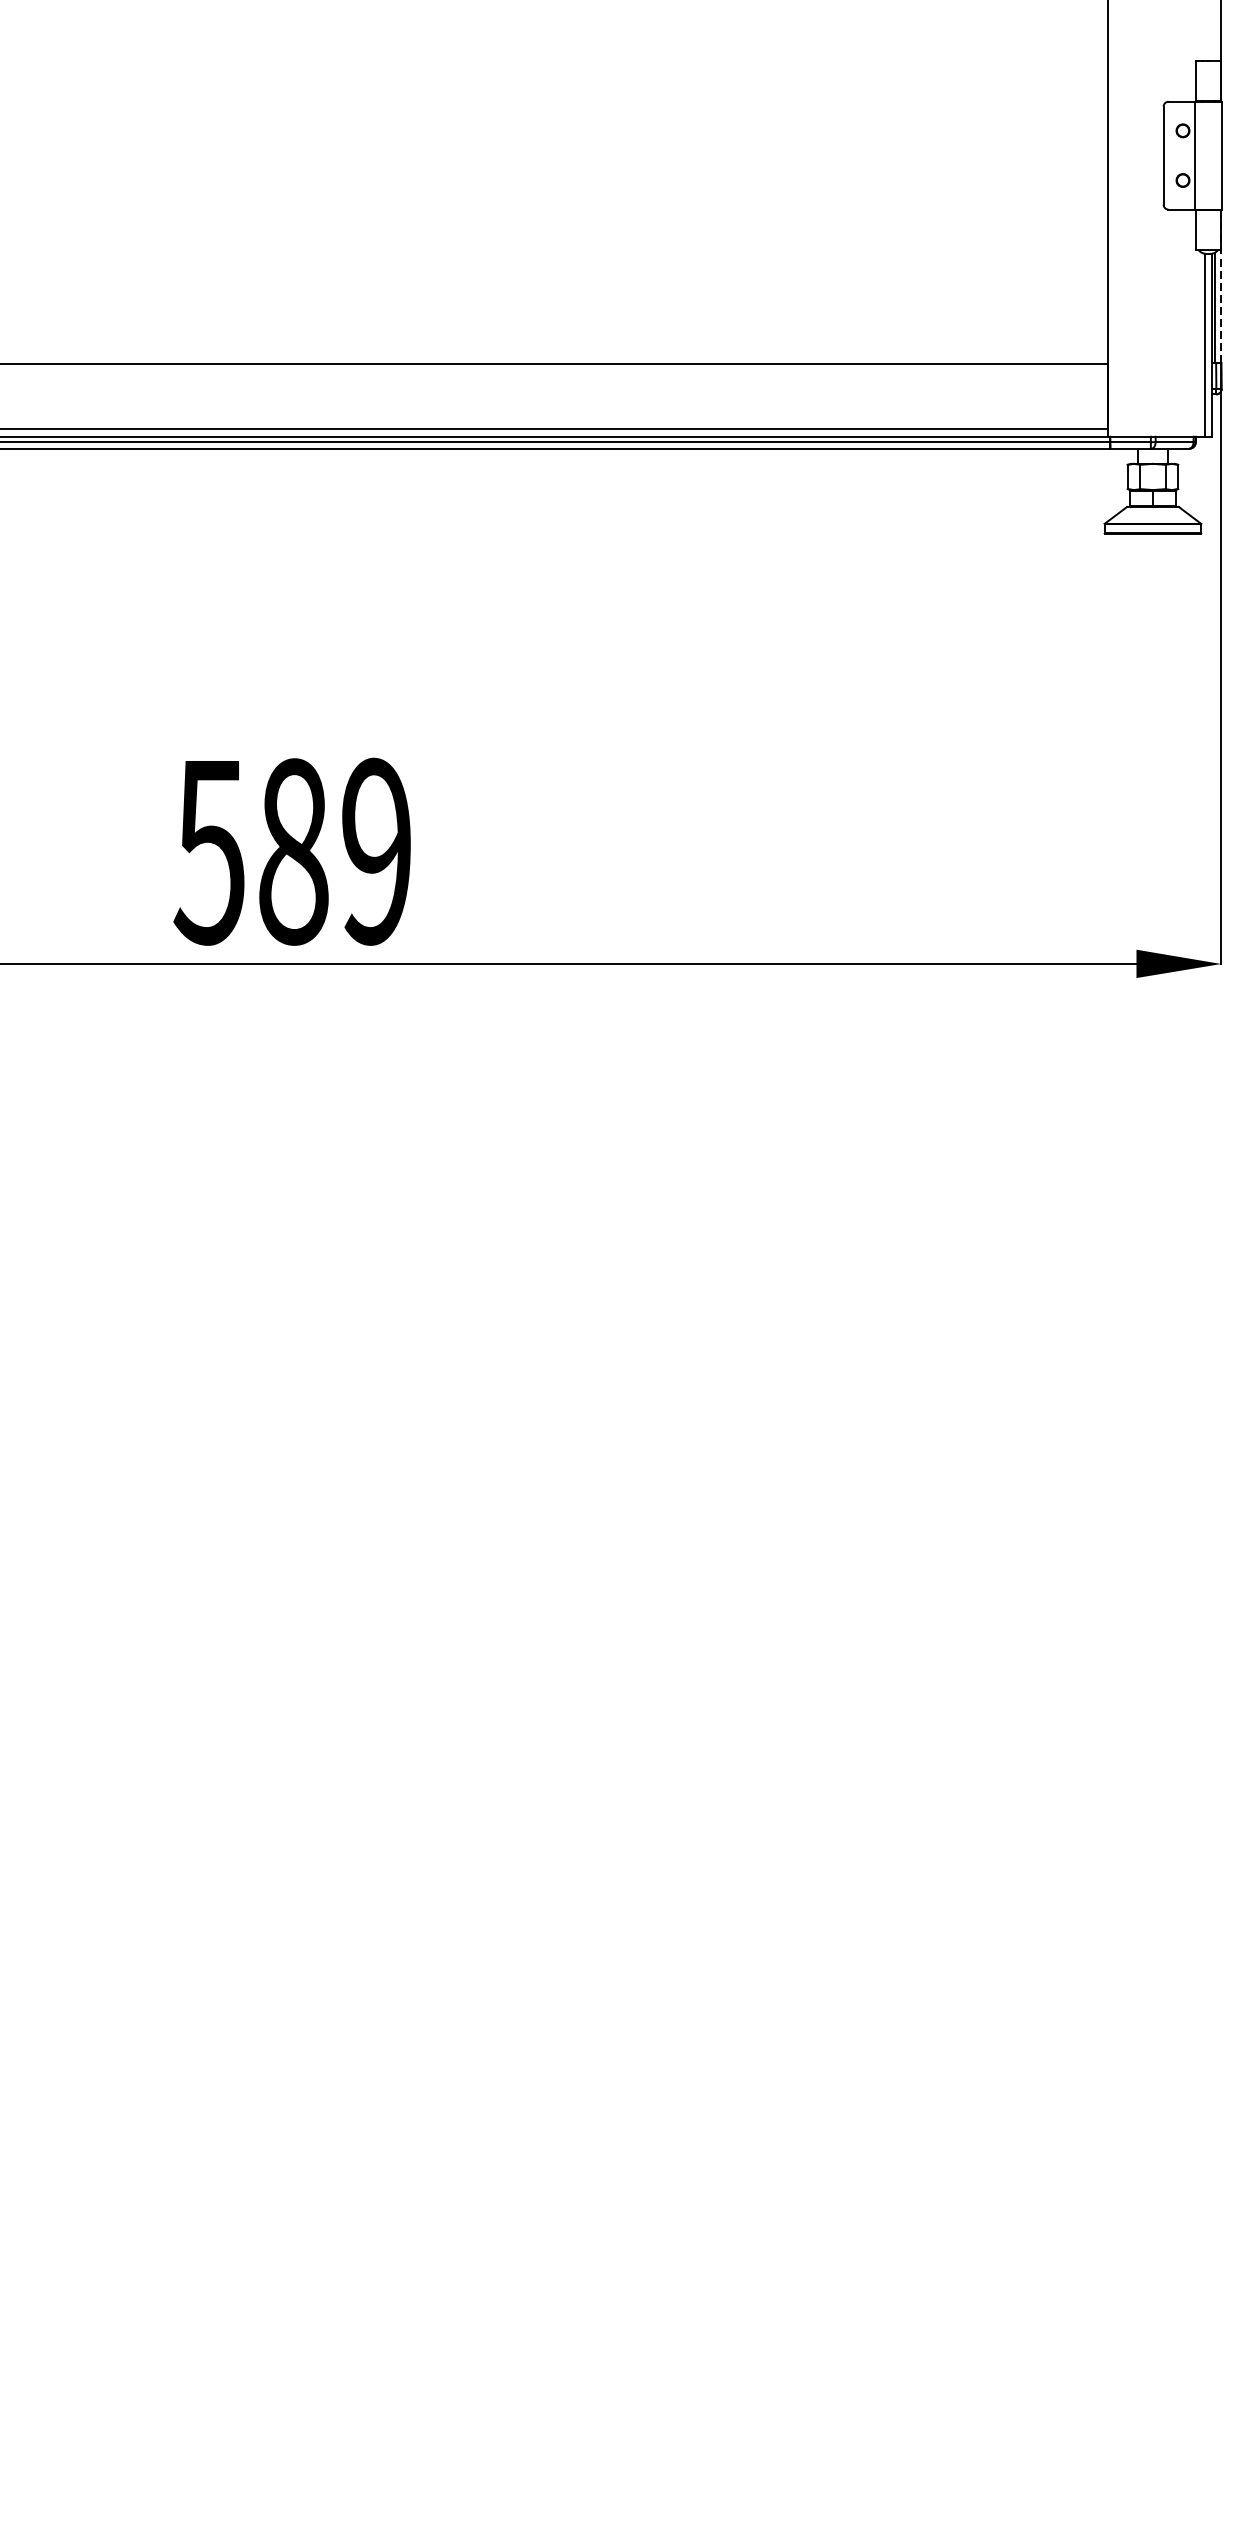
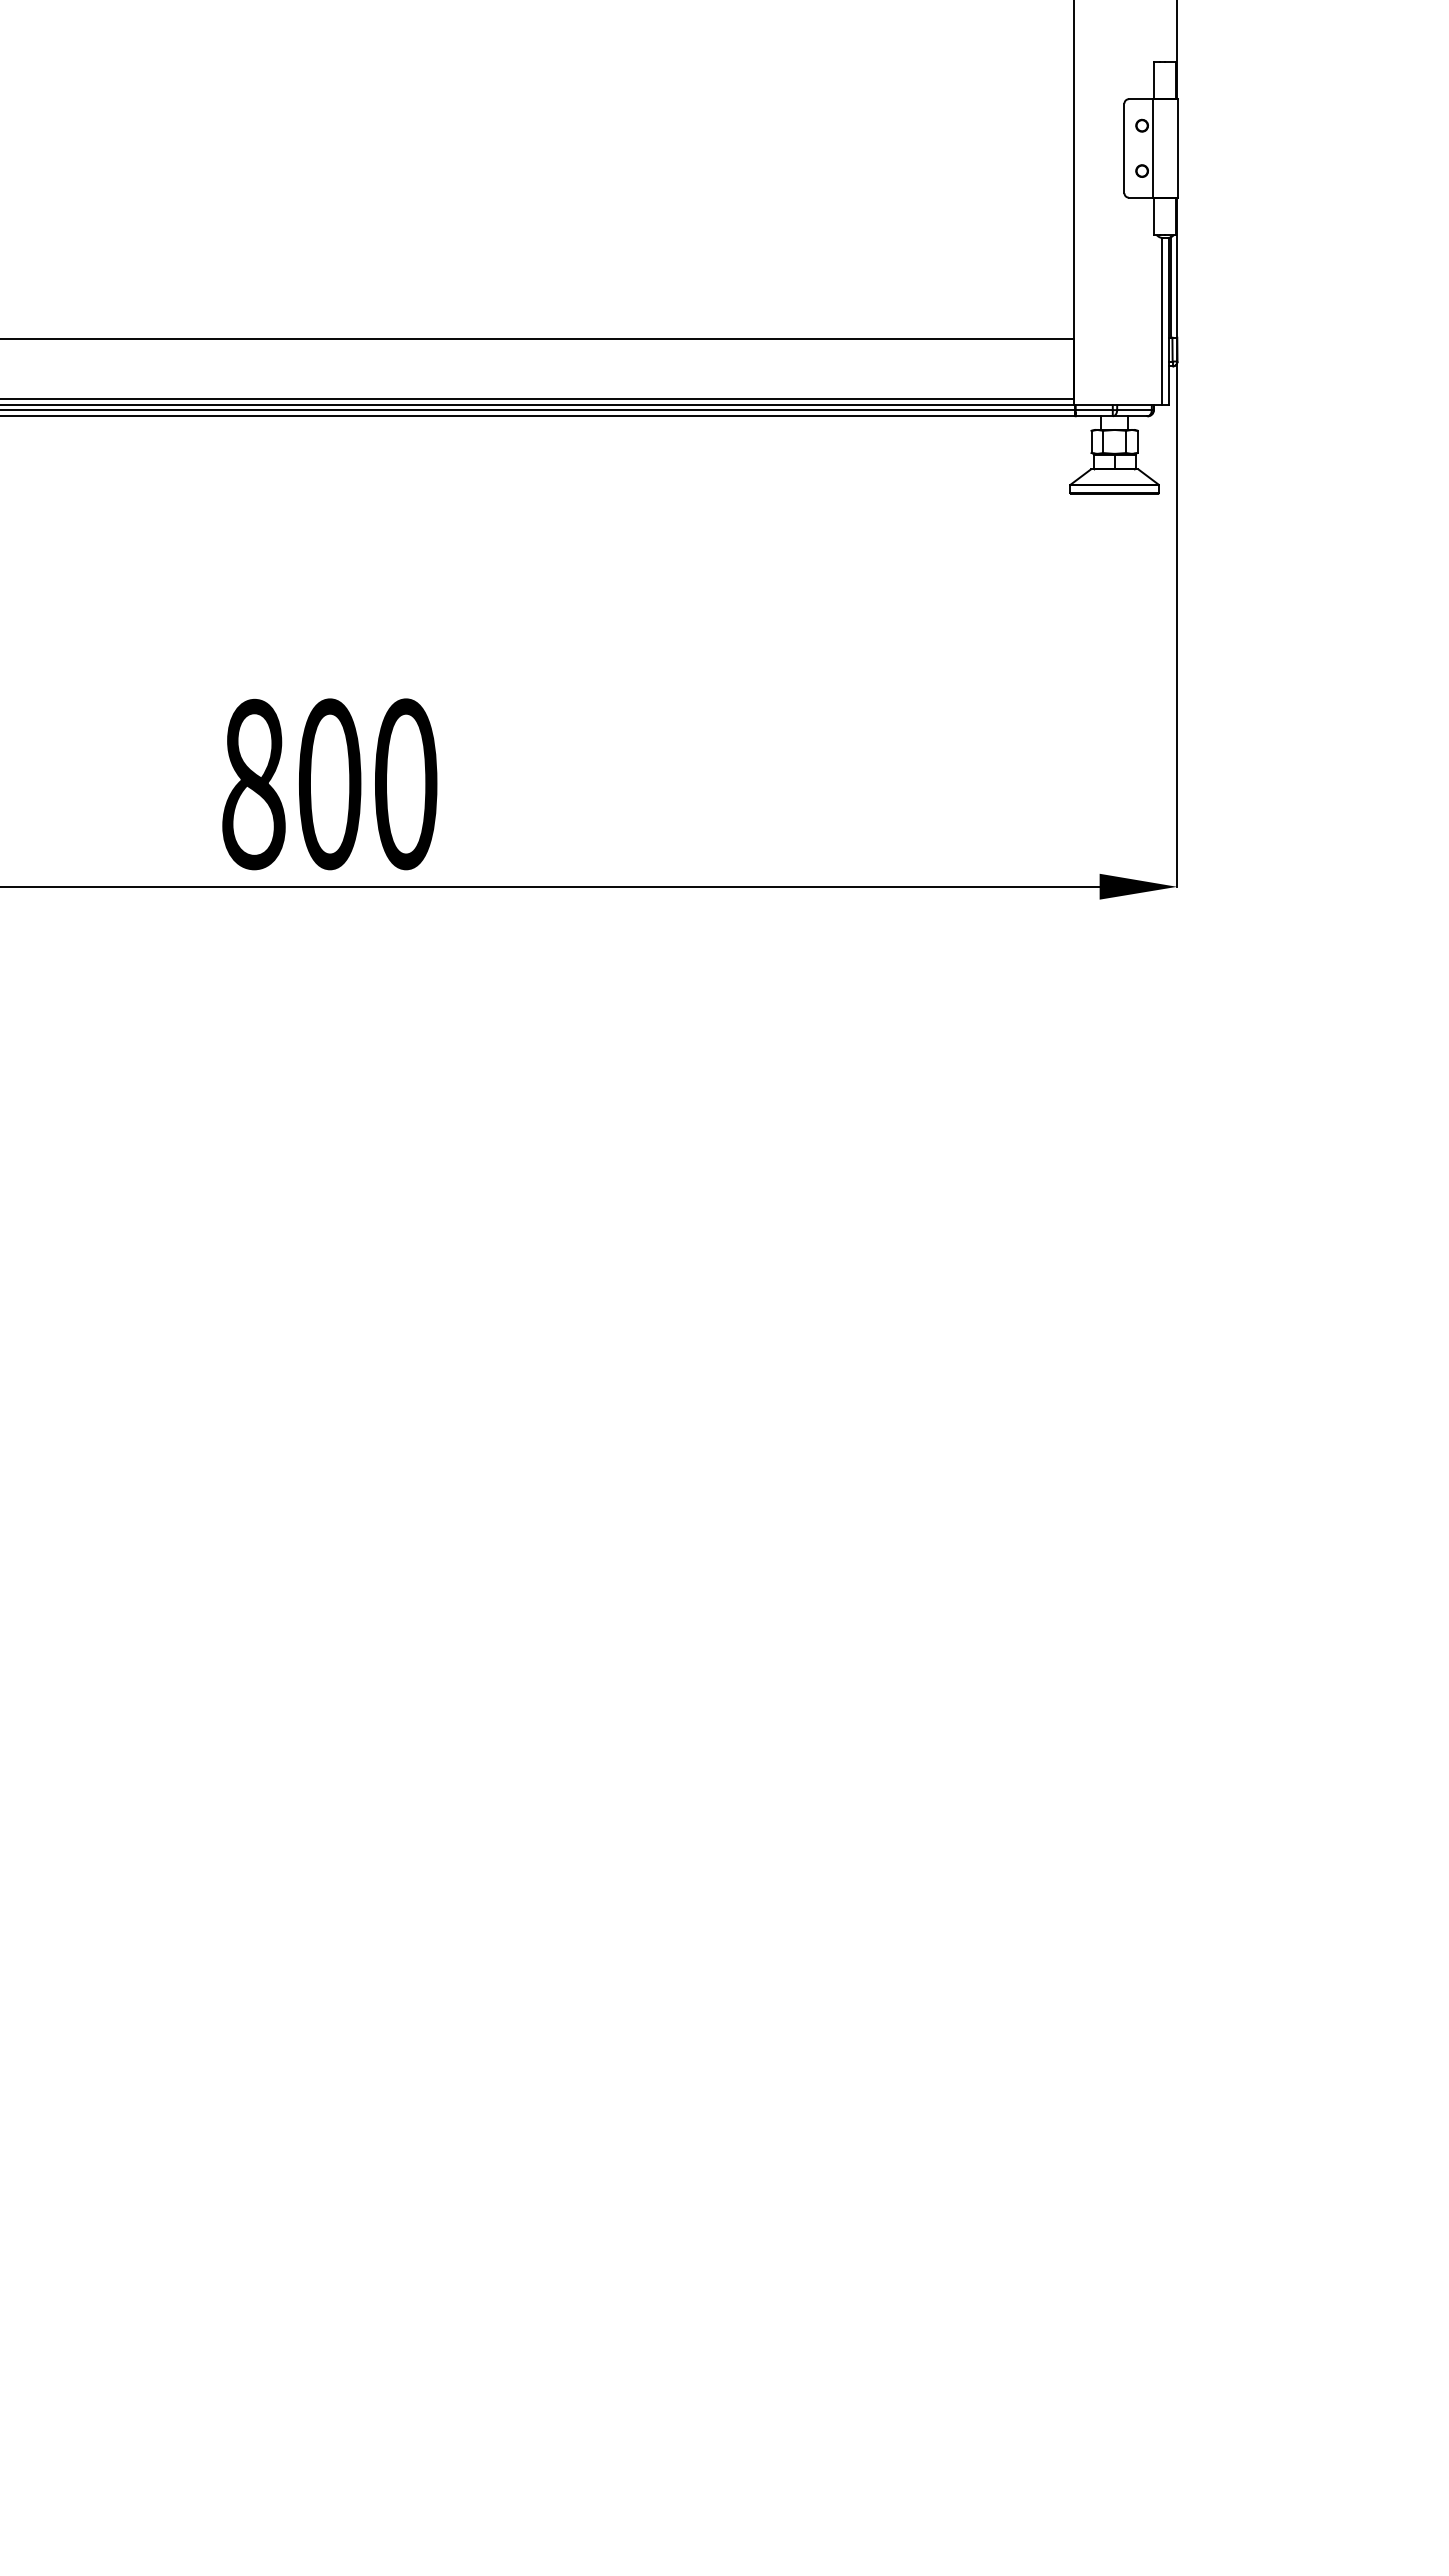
line: (1221, 286) -> (1177, 267), dashed -> solid
text: (292, 851) -> (328, 784), 589 -> 800

